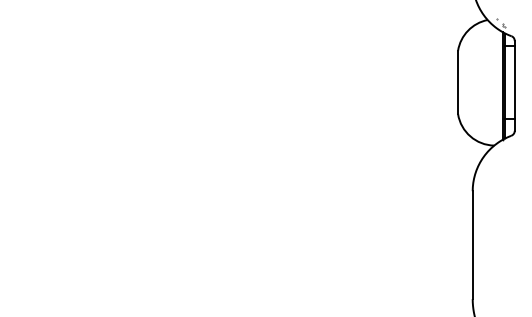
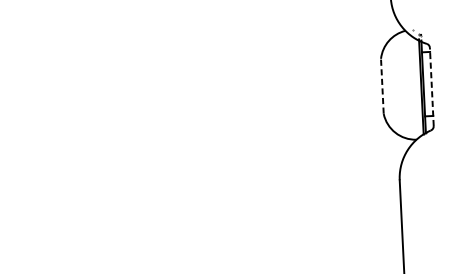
line: (458, 81) -> (382, 85), solid -> dashed
line: (514, 86) -> (431, 87), solid -> dashed

